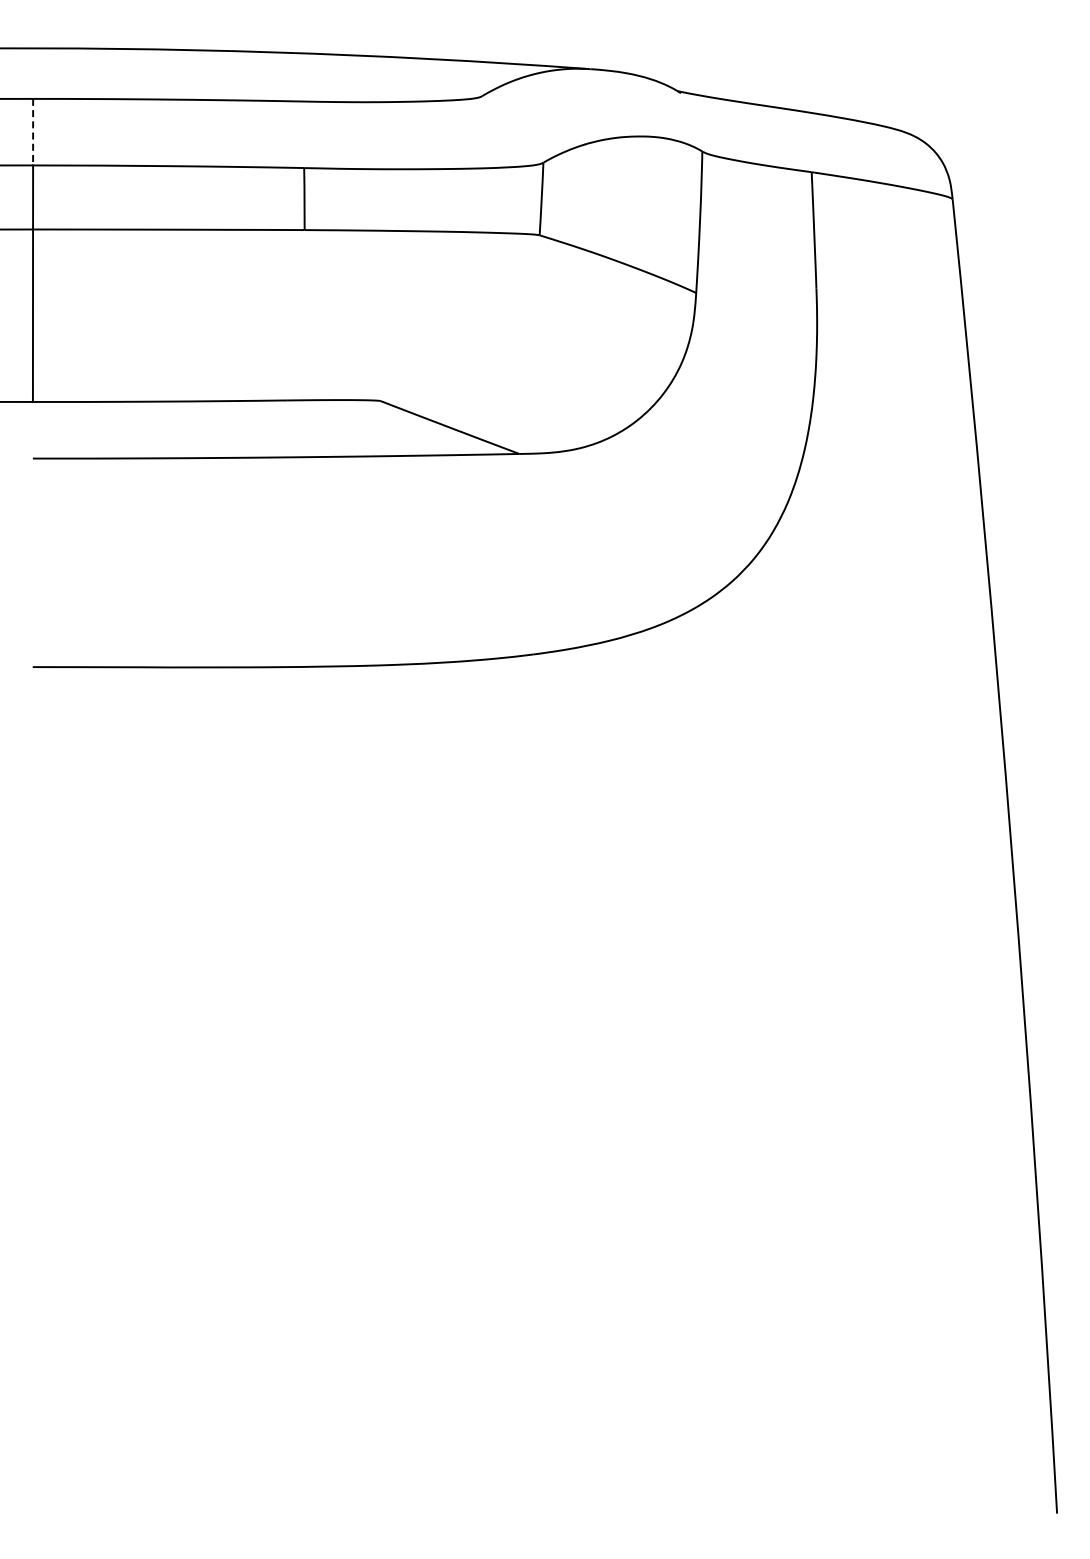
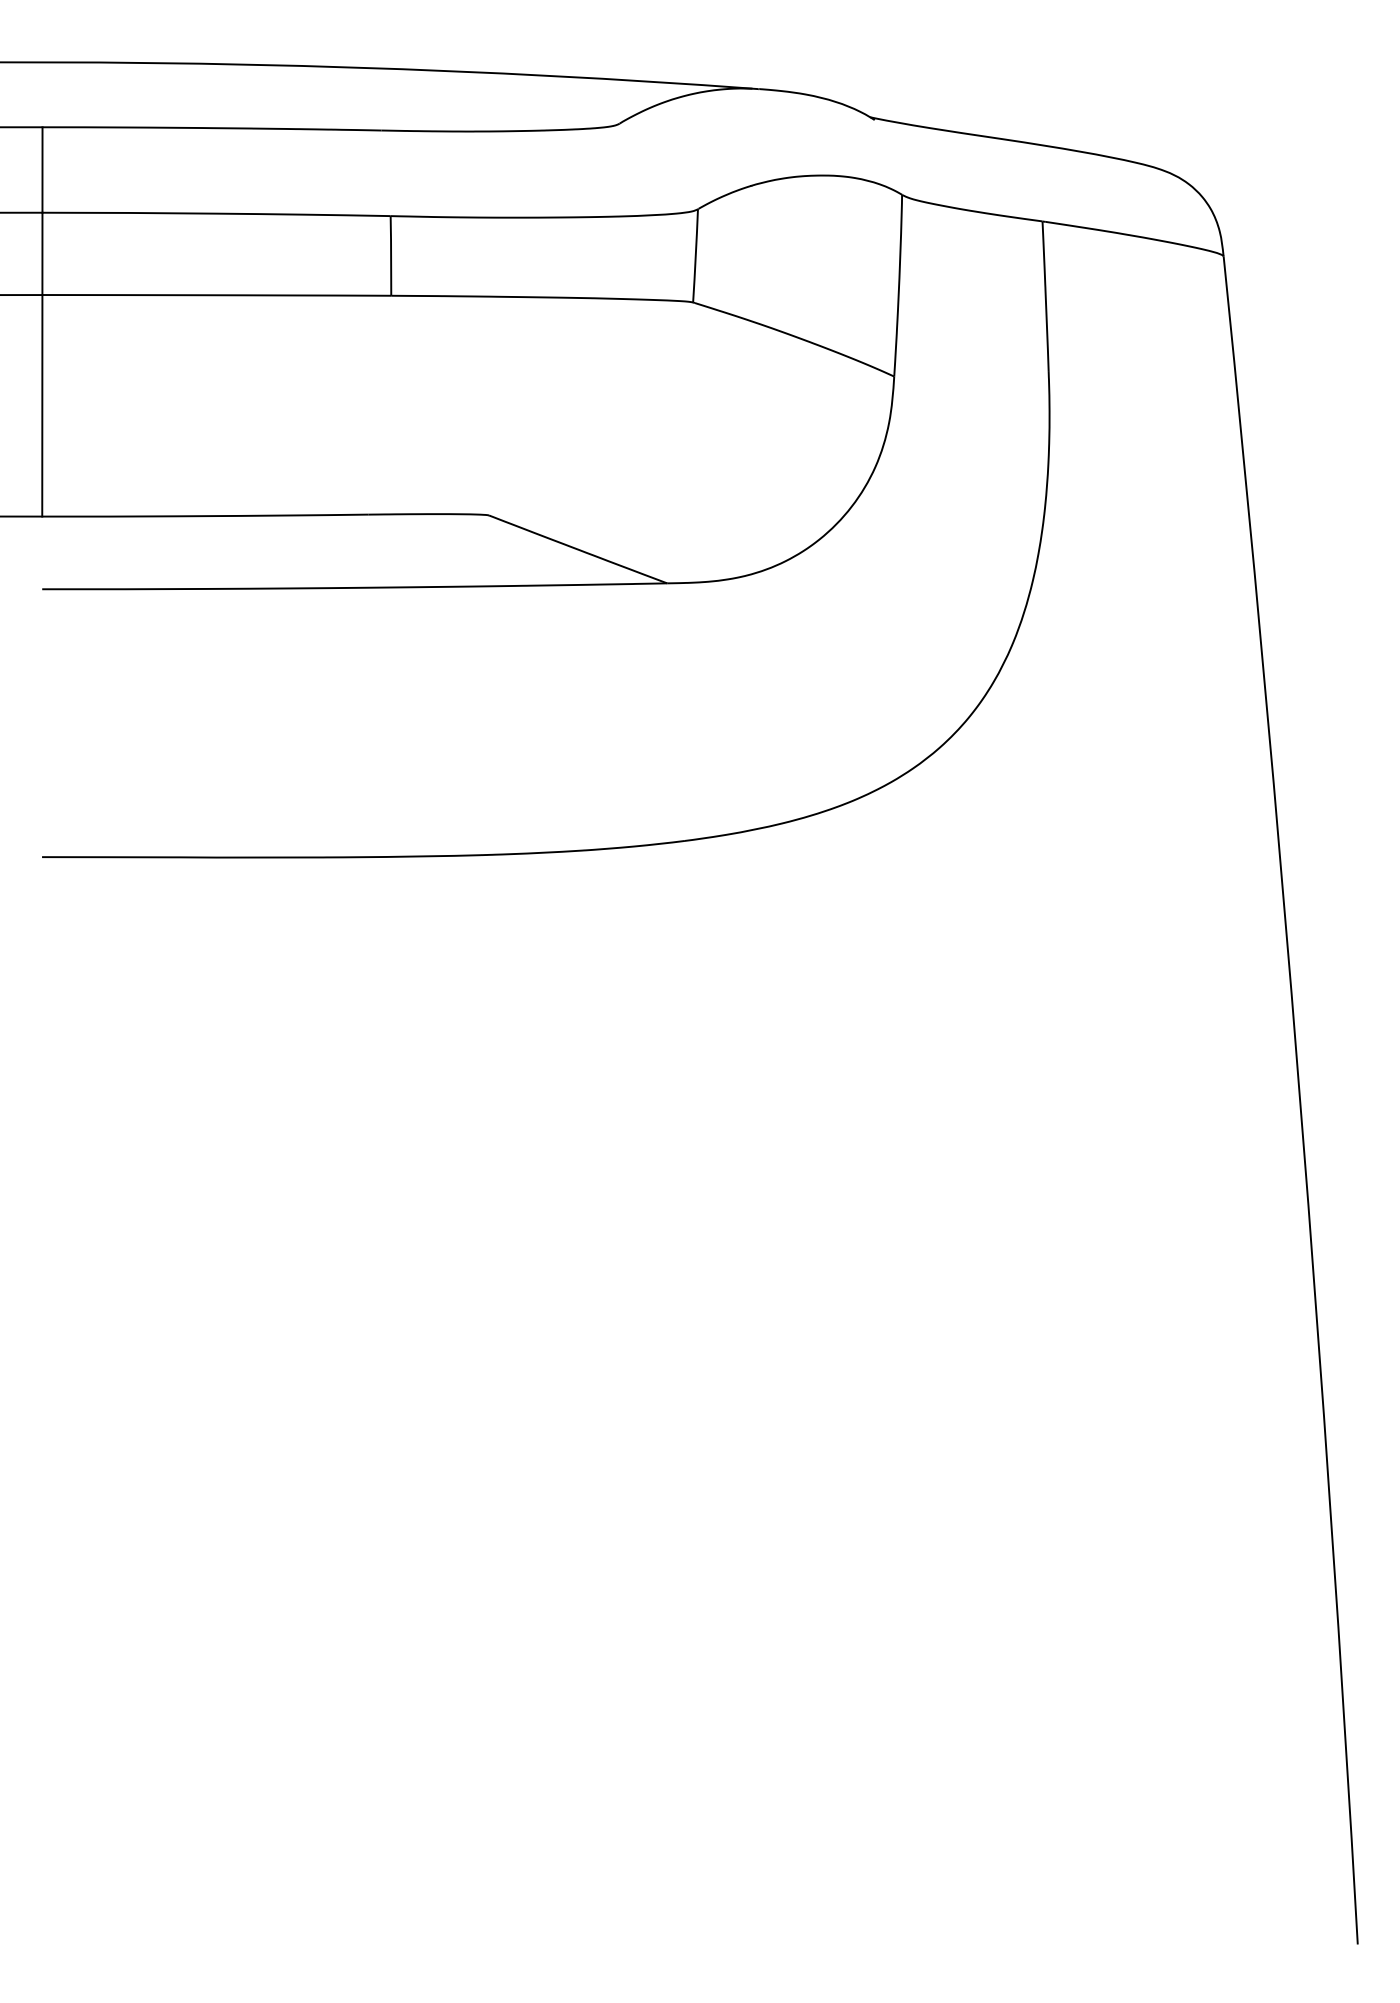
line: (33, 132) -> (42, 170), dashed -> solid

